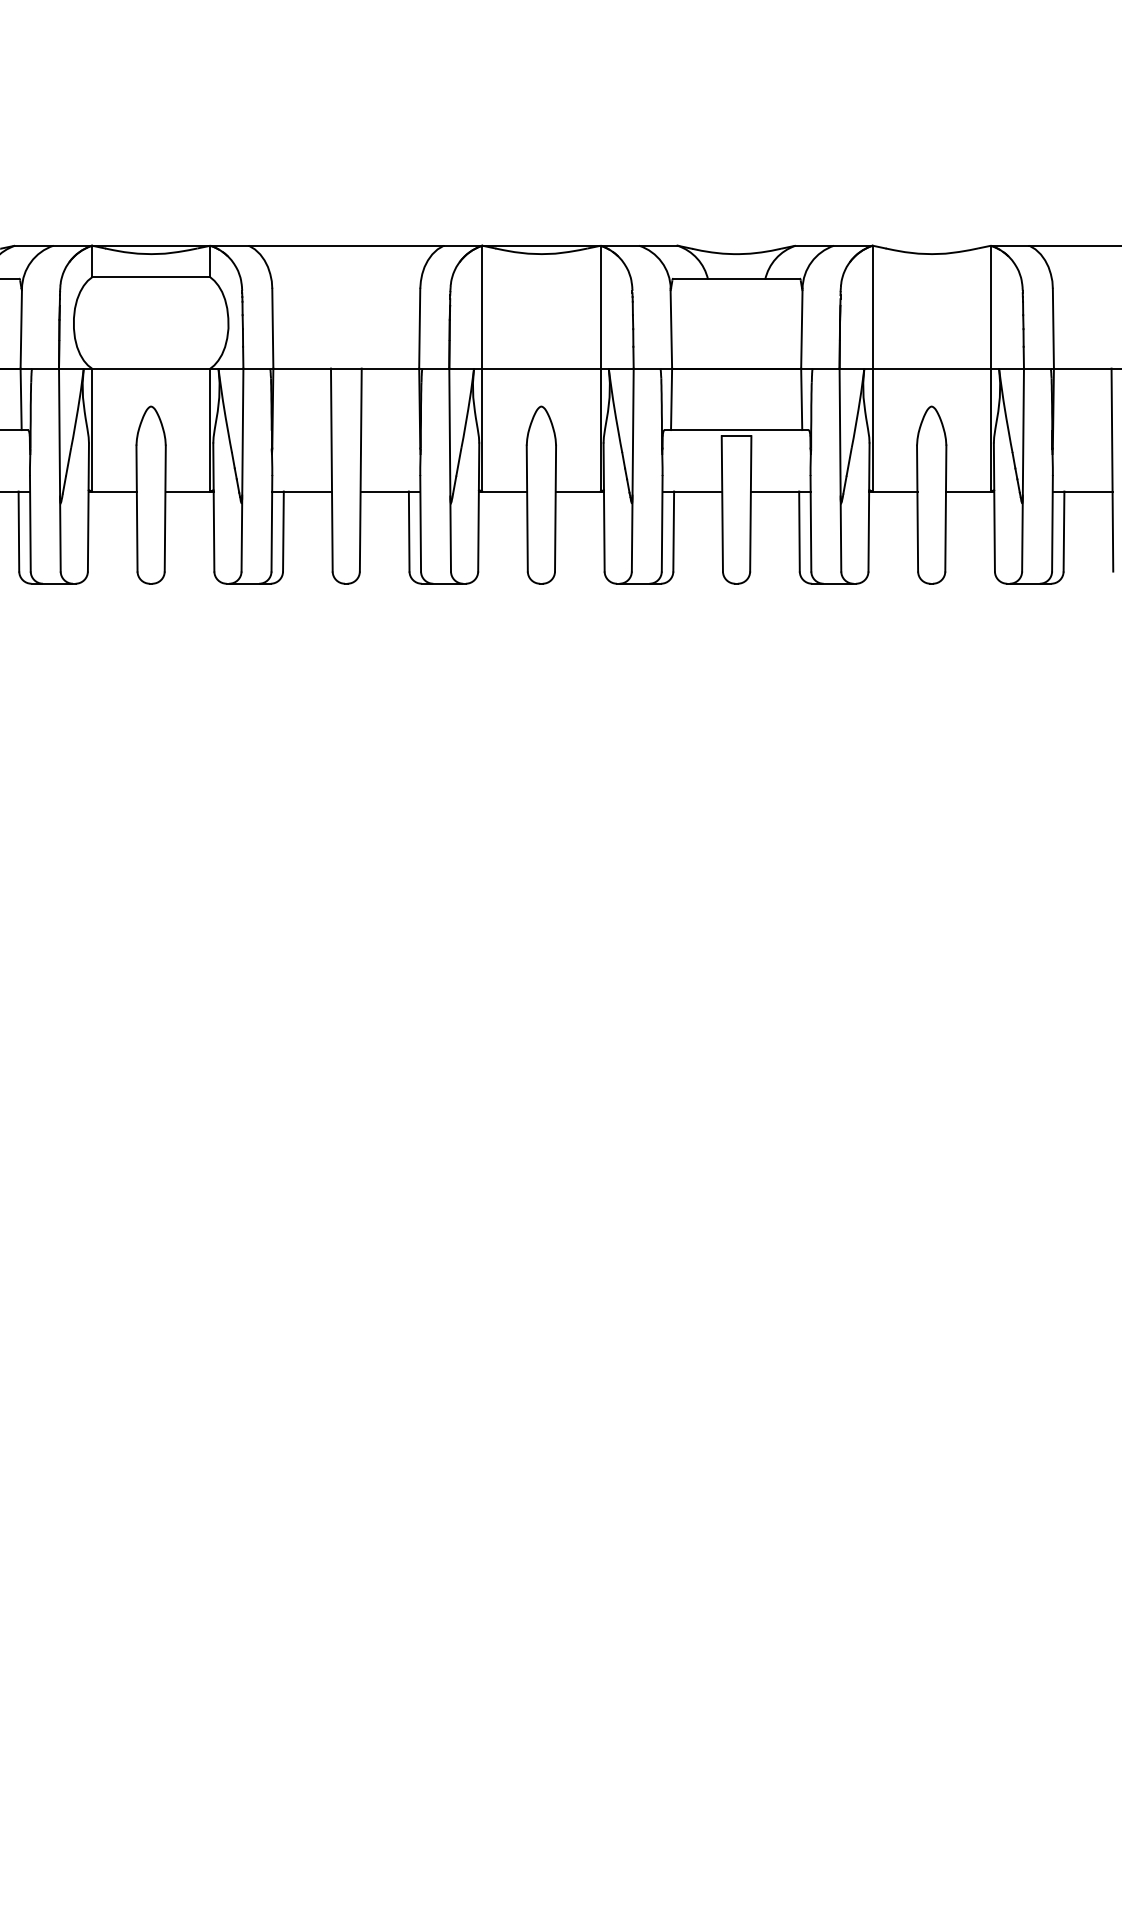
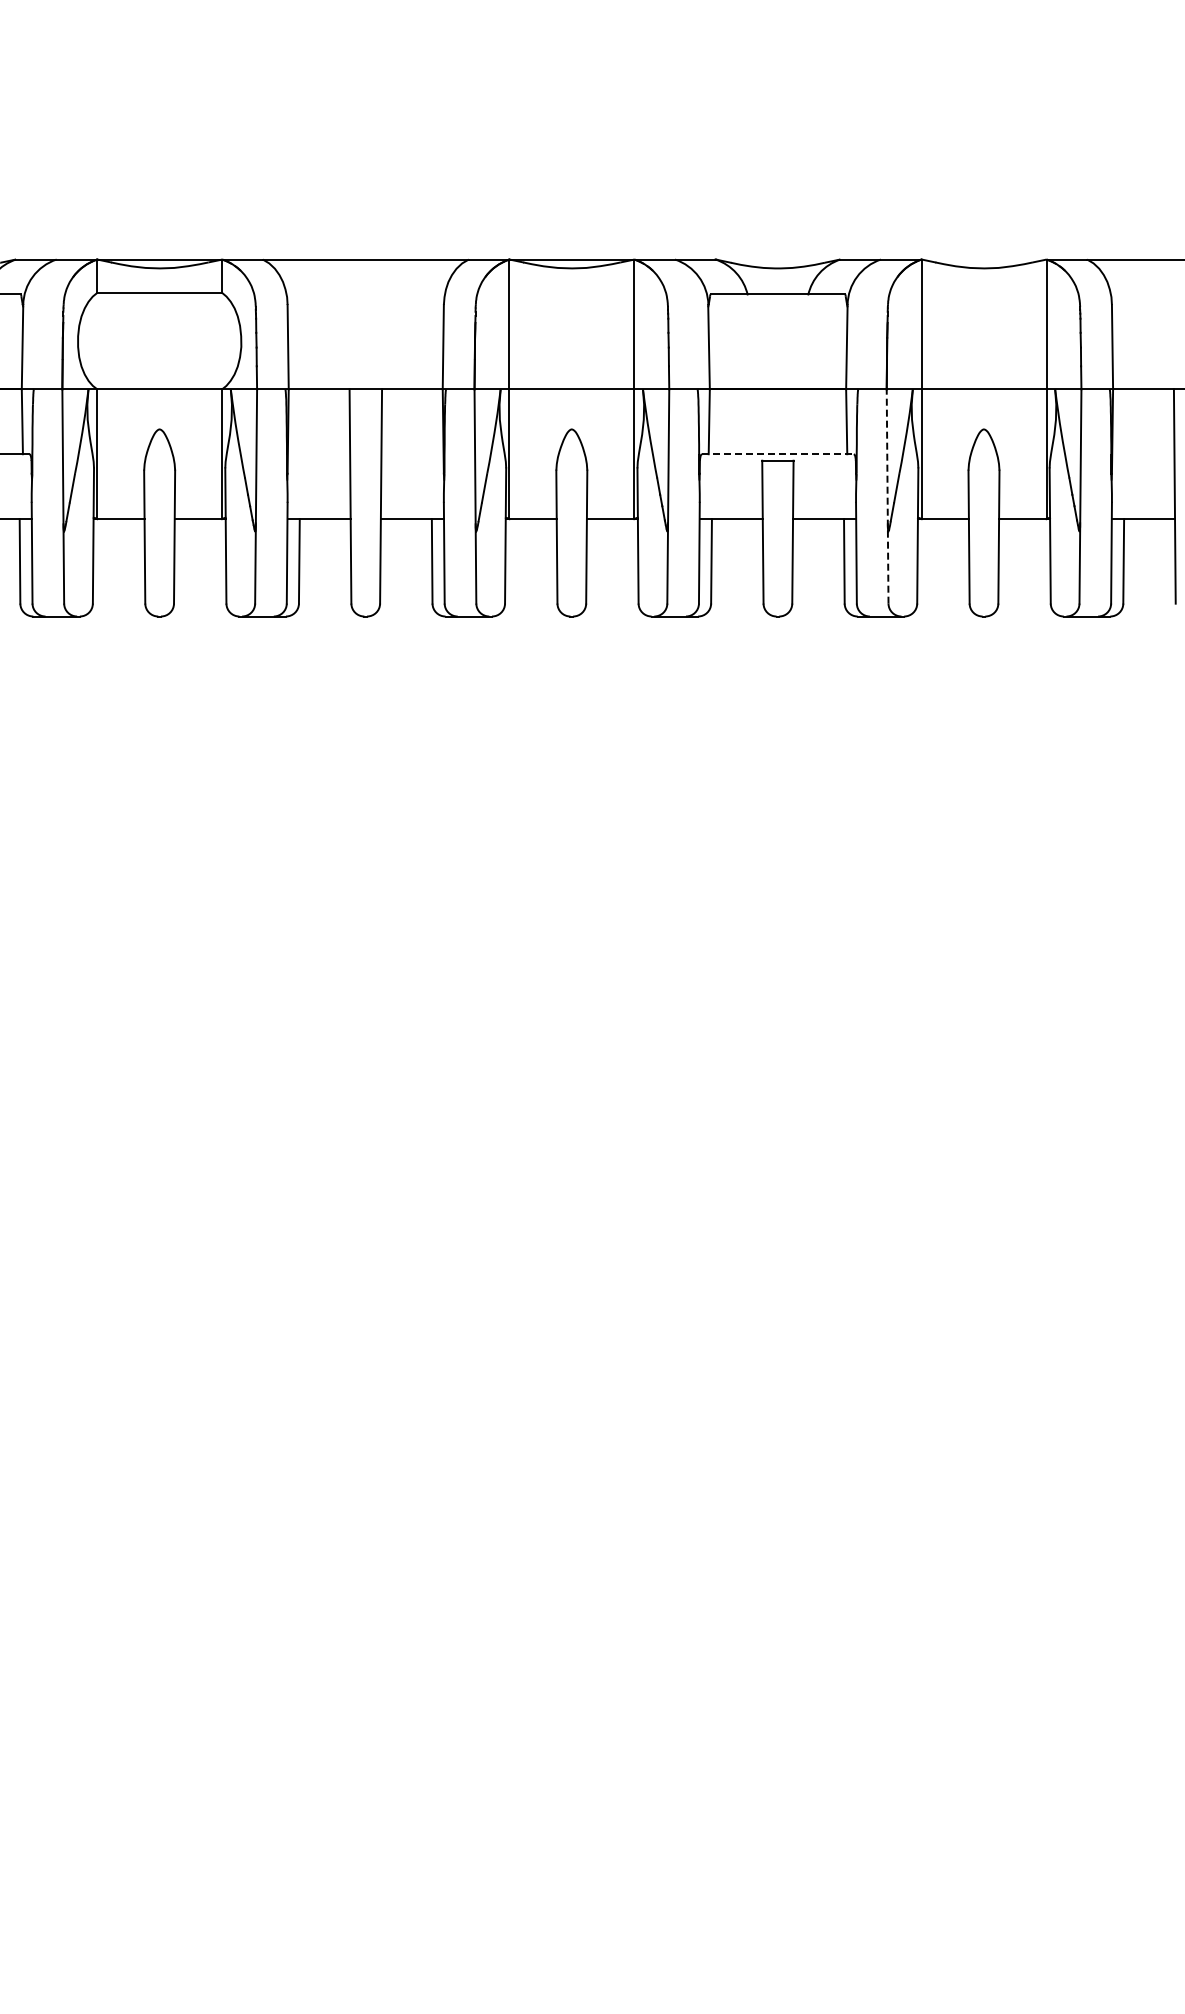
line: (736, 430) -> (777, 454), solid -> dashed
line: (840, 470) -> (887, 496), solid -> dashed

